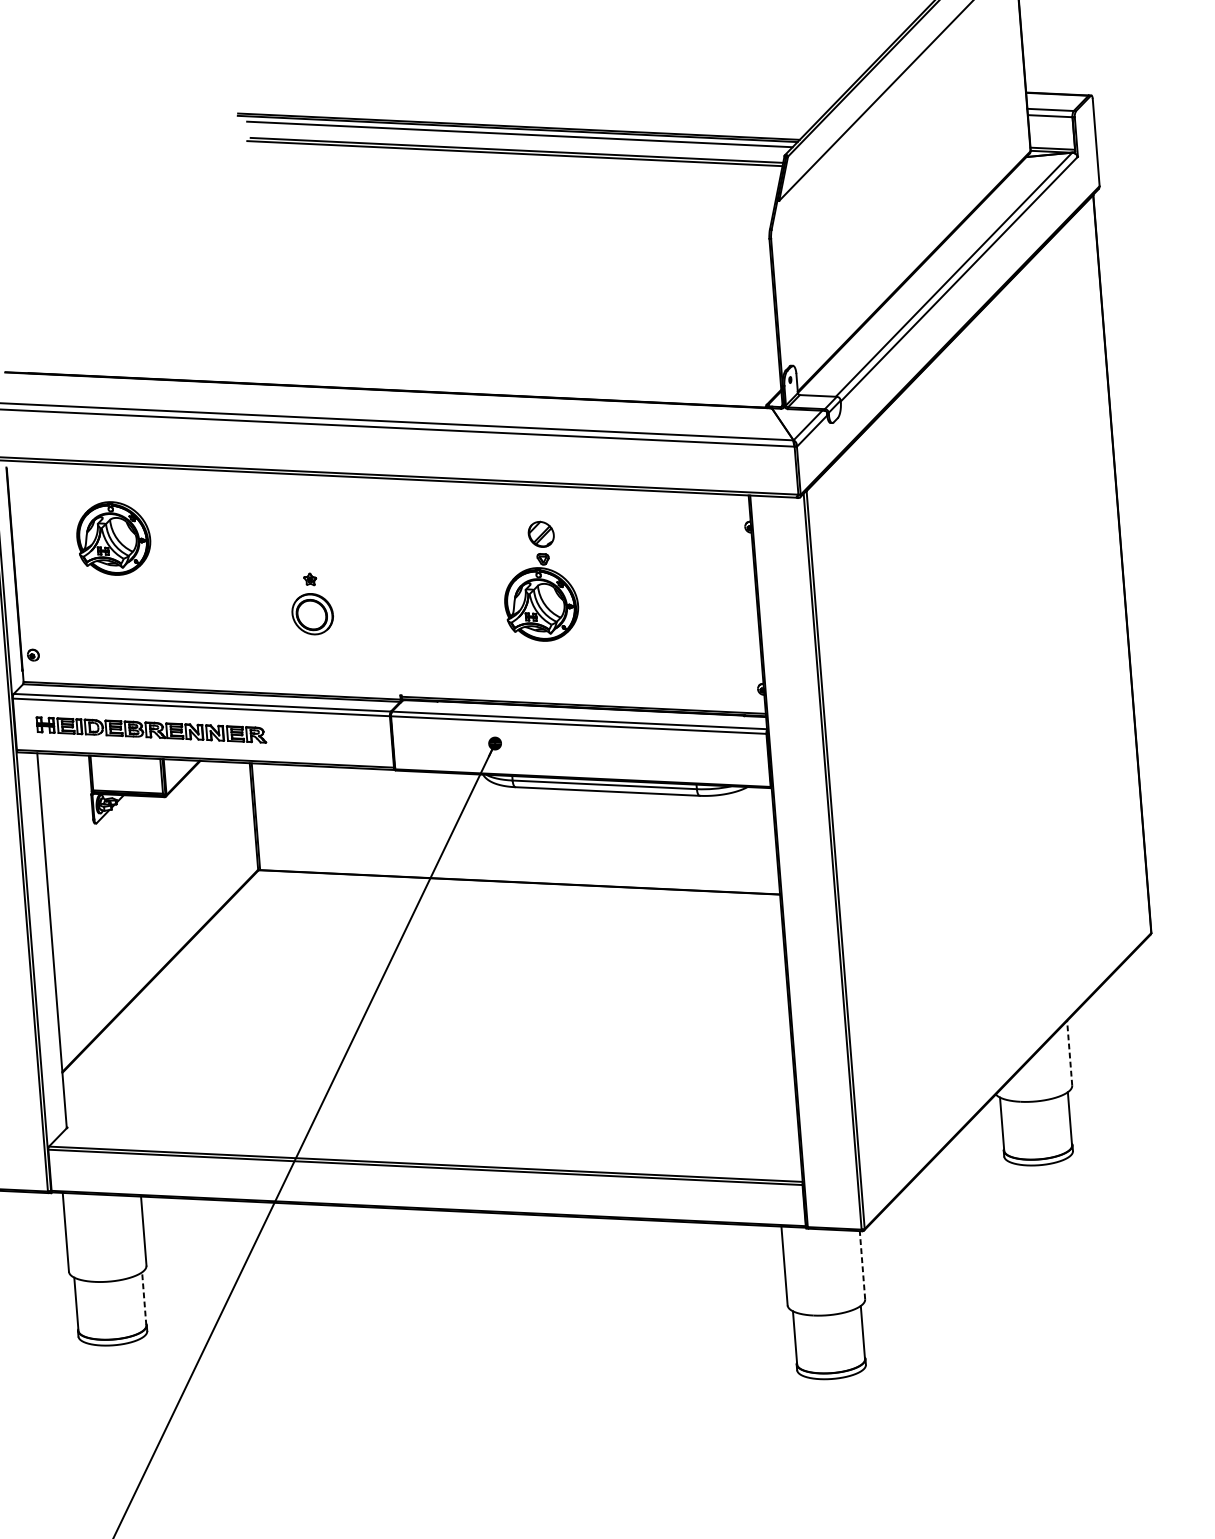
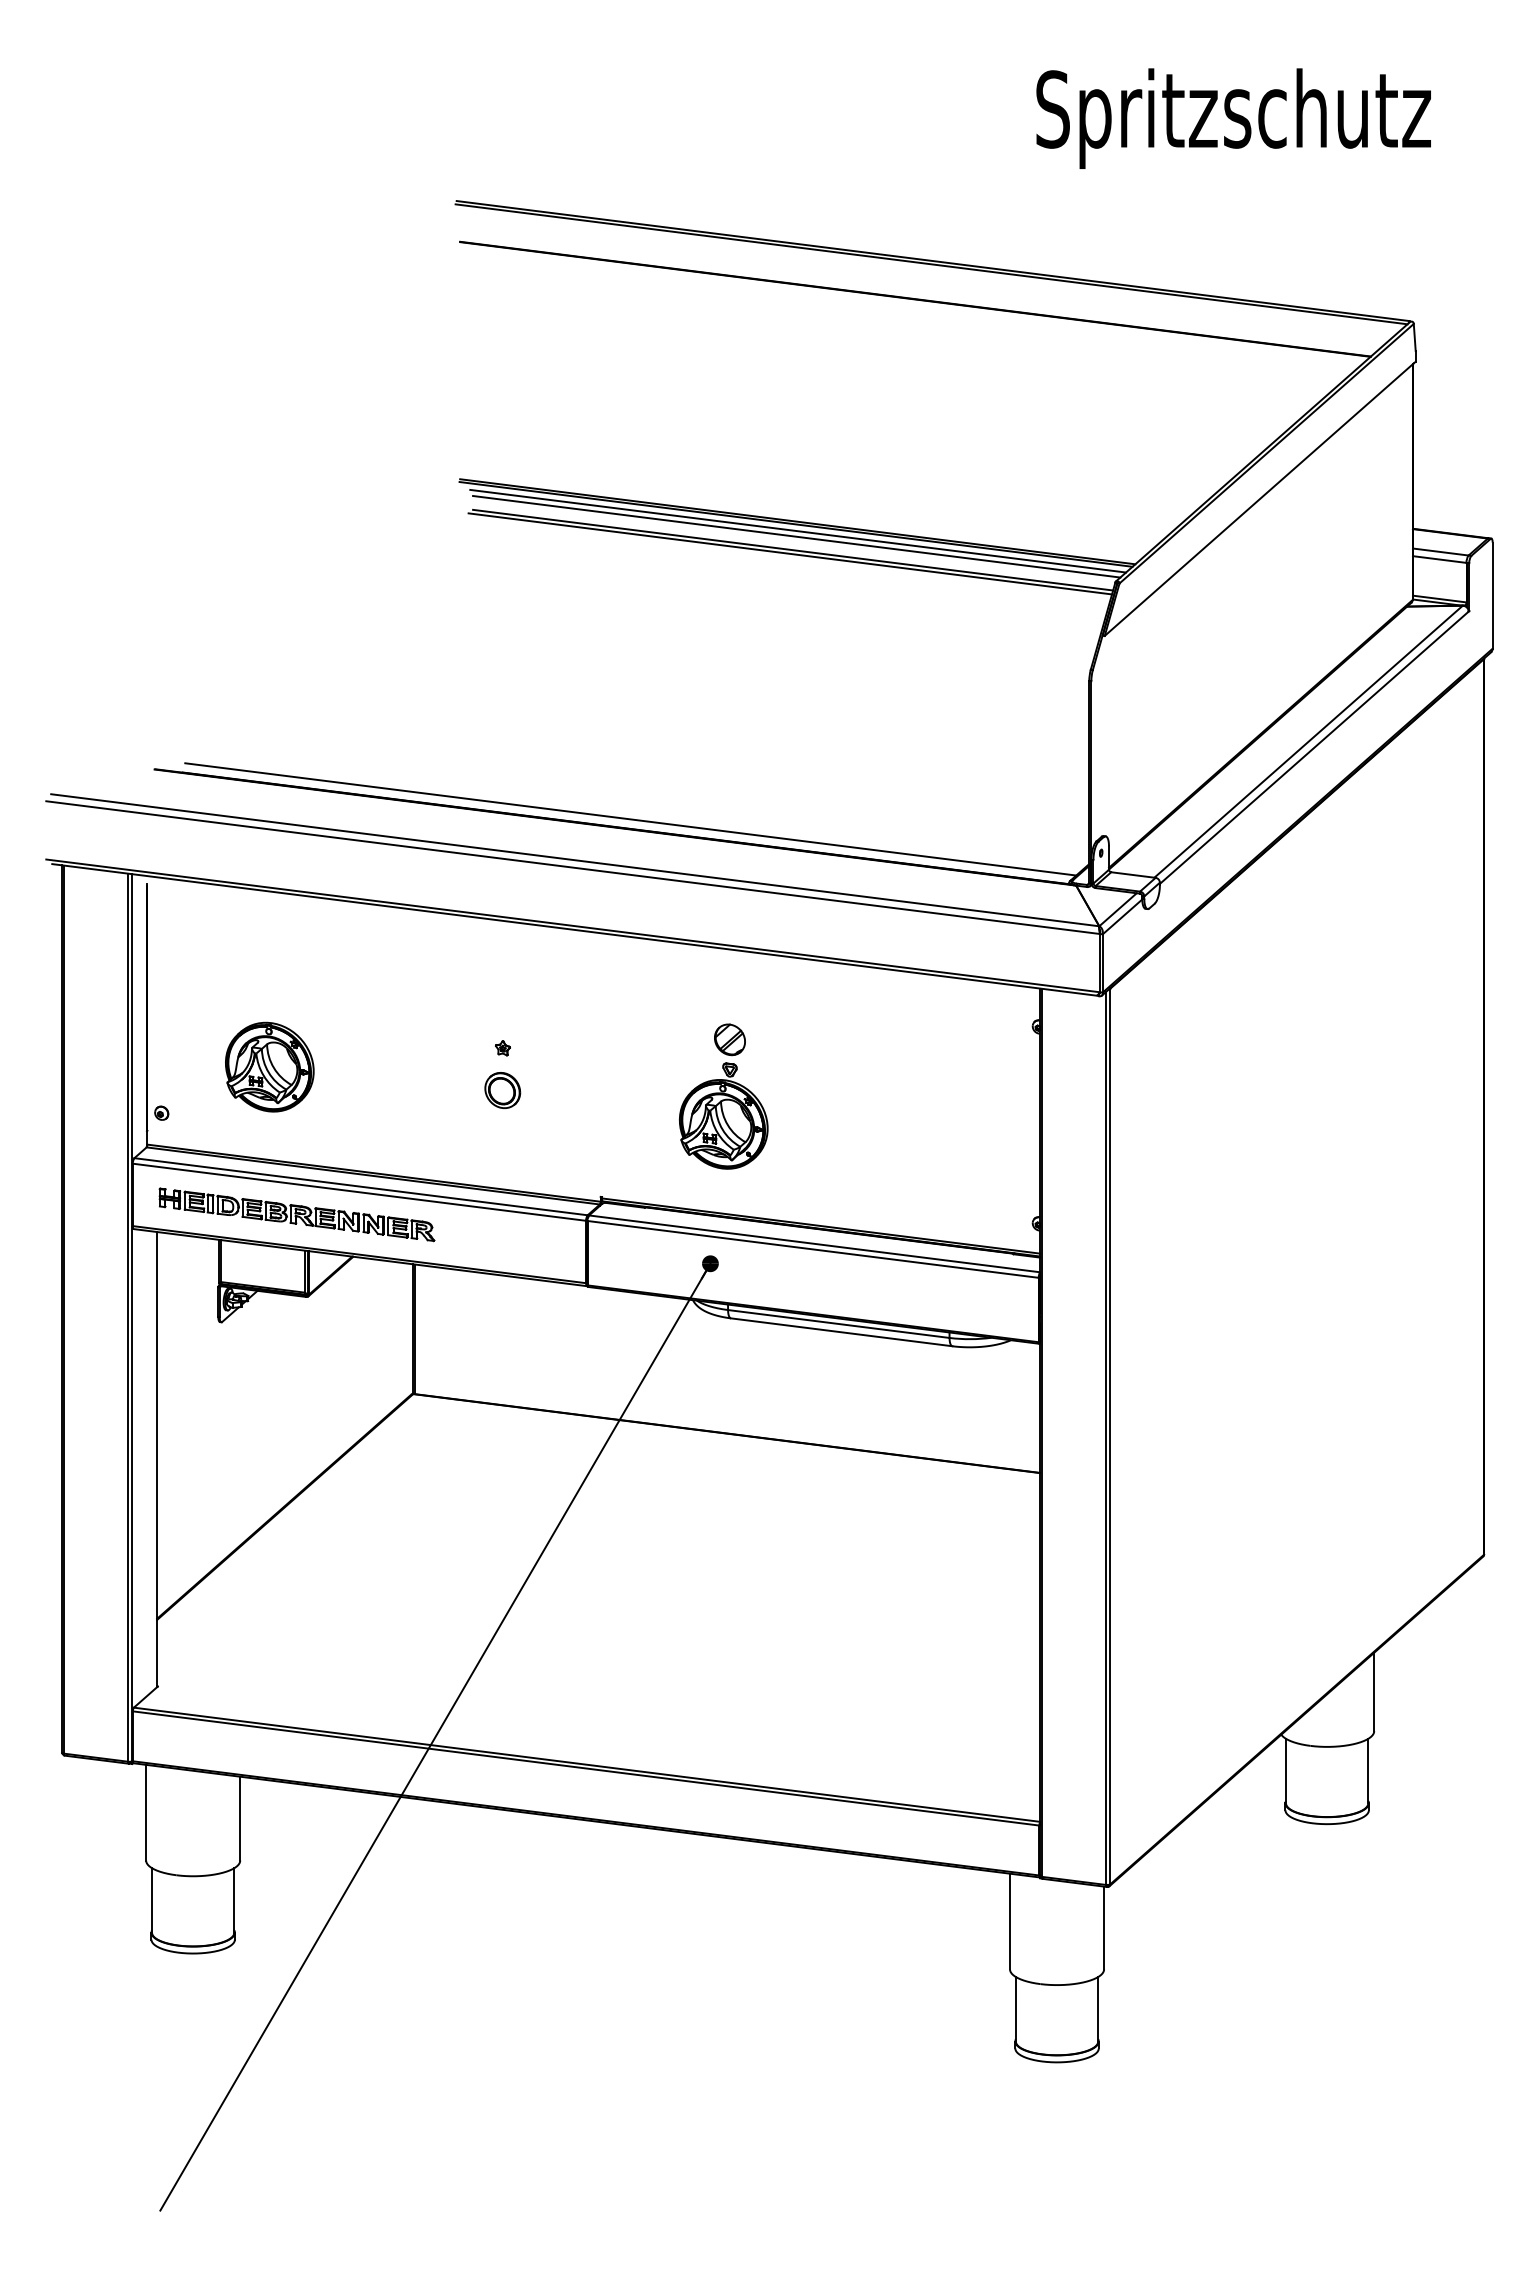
line: (518, 138) -> (796, 536), added
line: (400, 382) -> (630, 819), added
part: (113, 537) -> (269, 1066), moved
part: (539, 581) -> (723, 1096), moved
part: (312, 614) -> (502, 1090), size x0.71
line: (1069, 1052) -> (1374, 1691), dashed -> solid
line: (862, 1264) -> (1104, 1927), dashed -> solid
line: (144, 1298) -> (234, 1899), dashed -> solid

